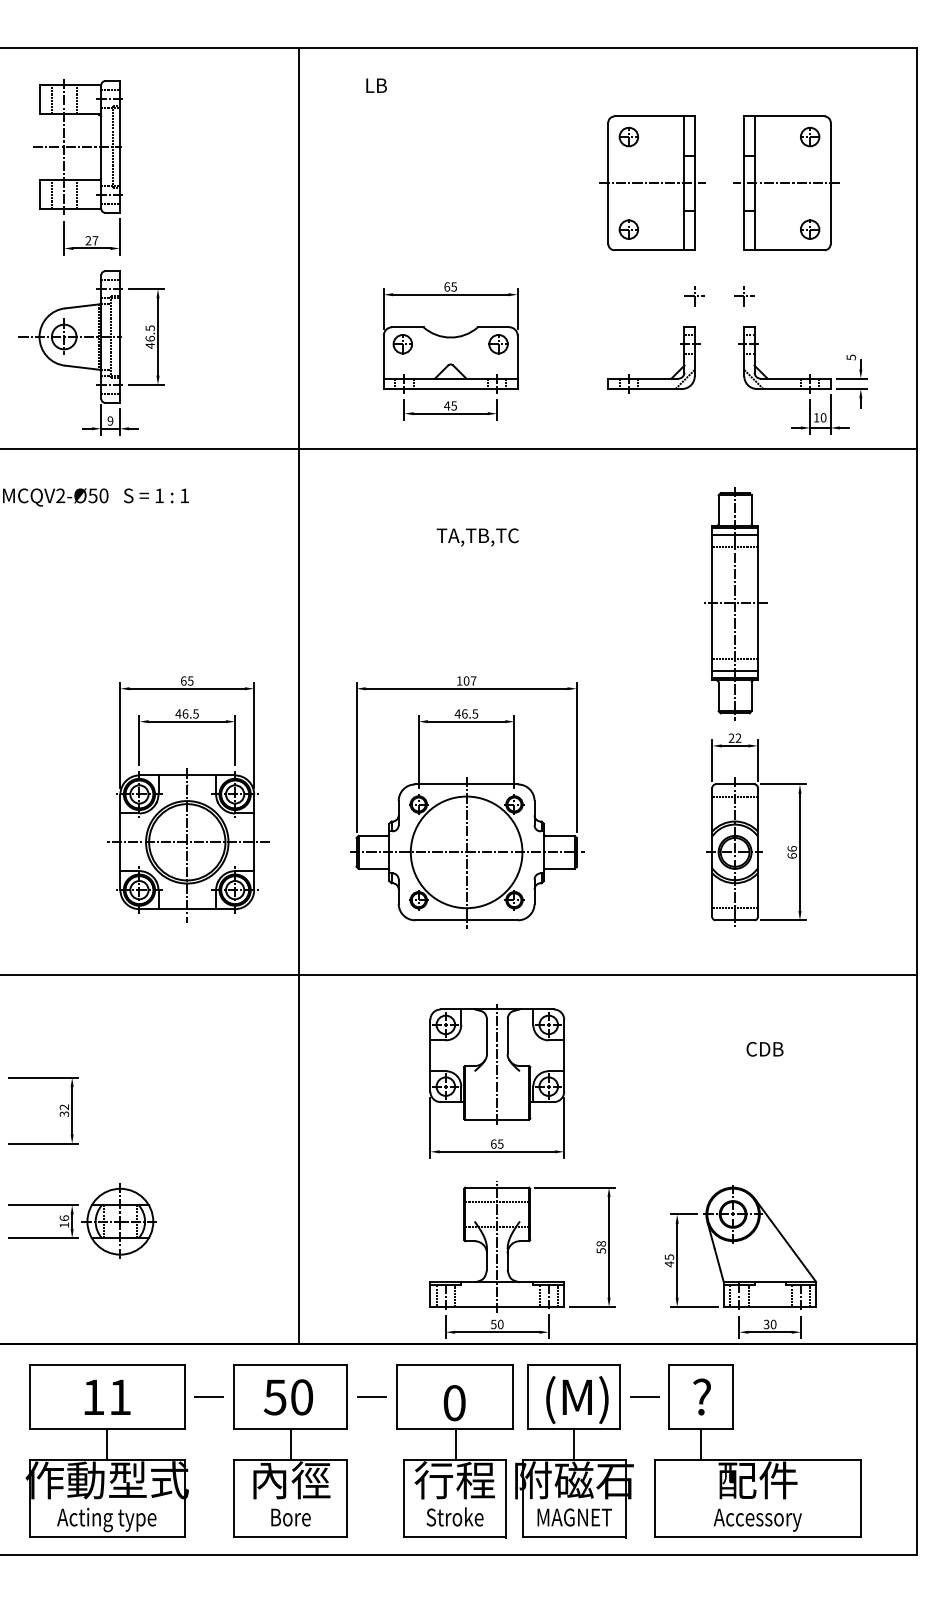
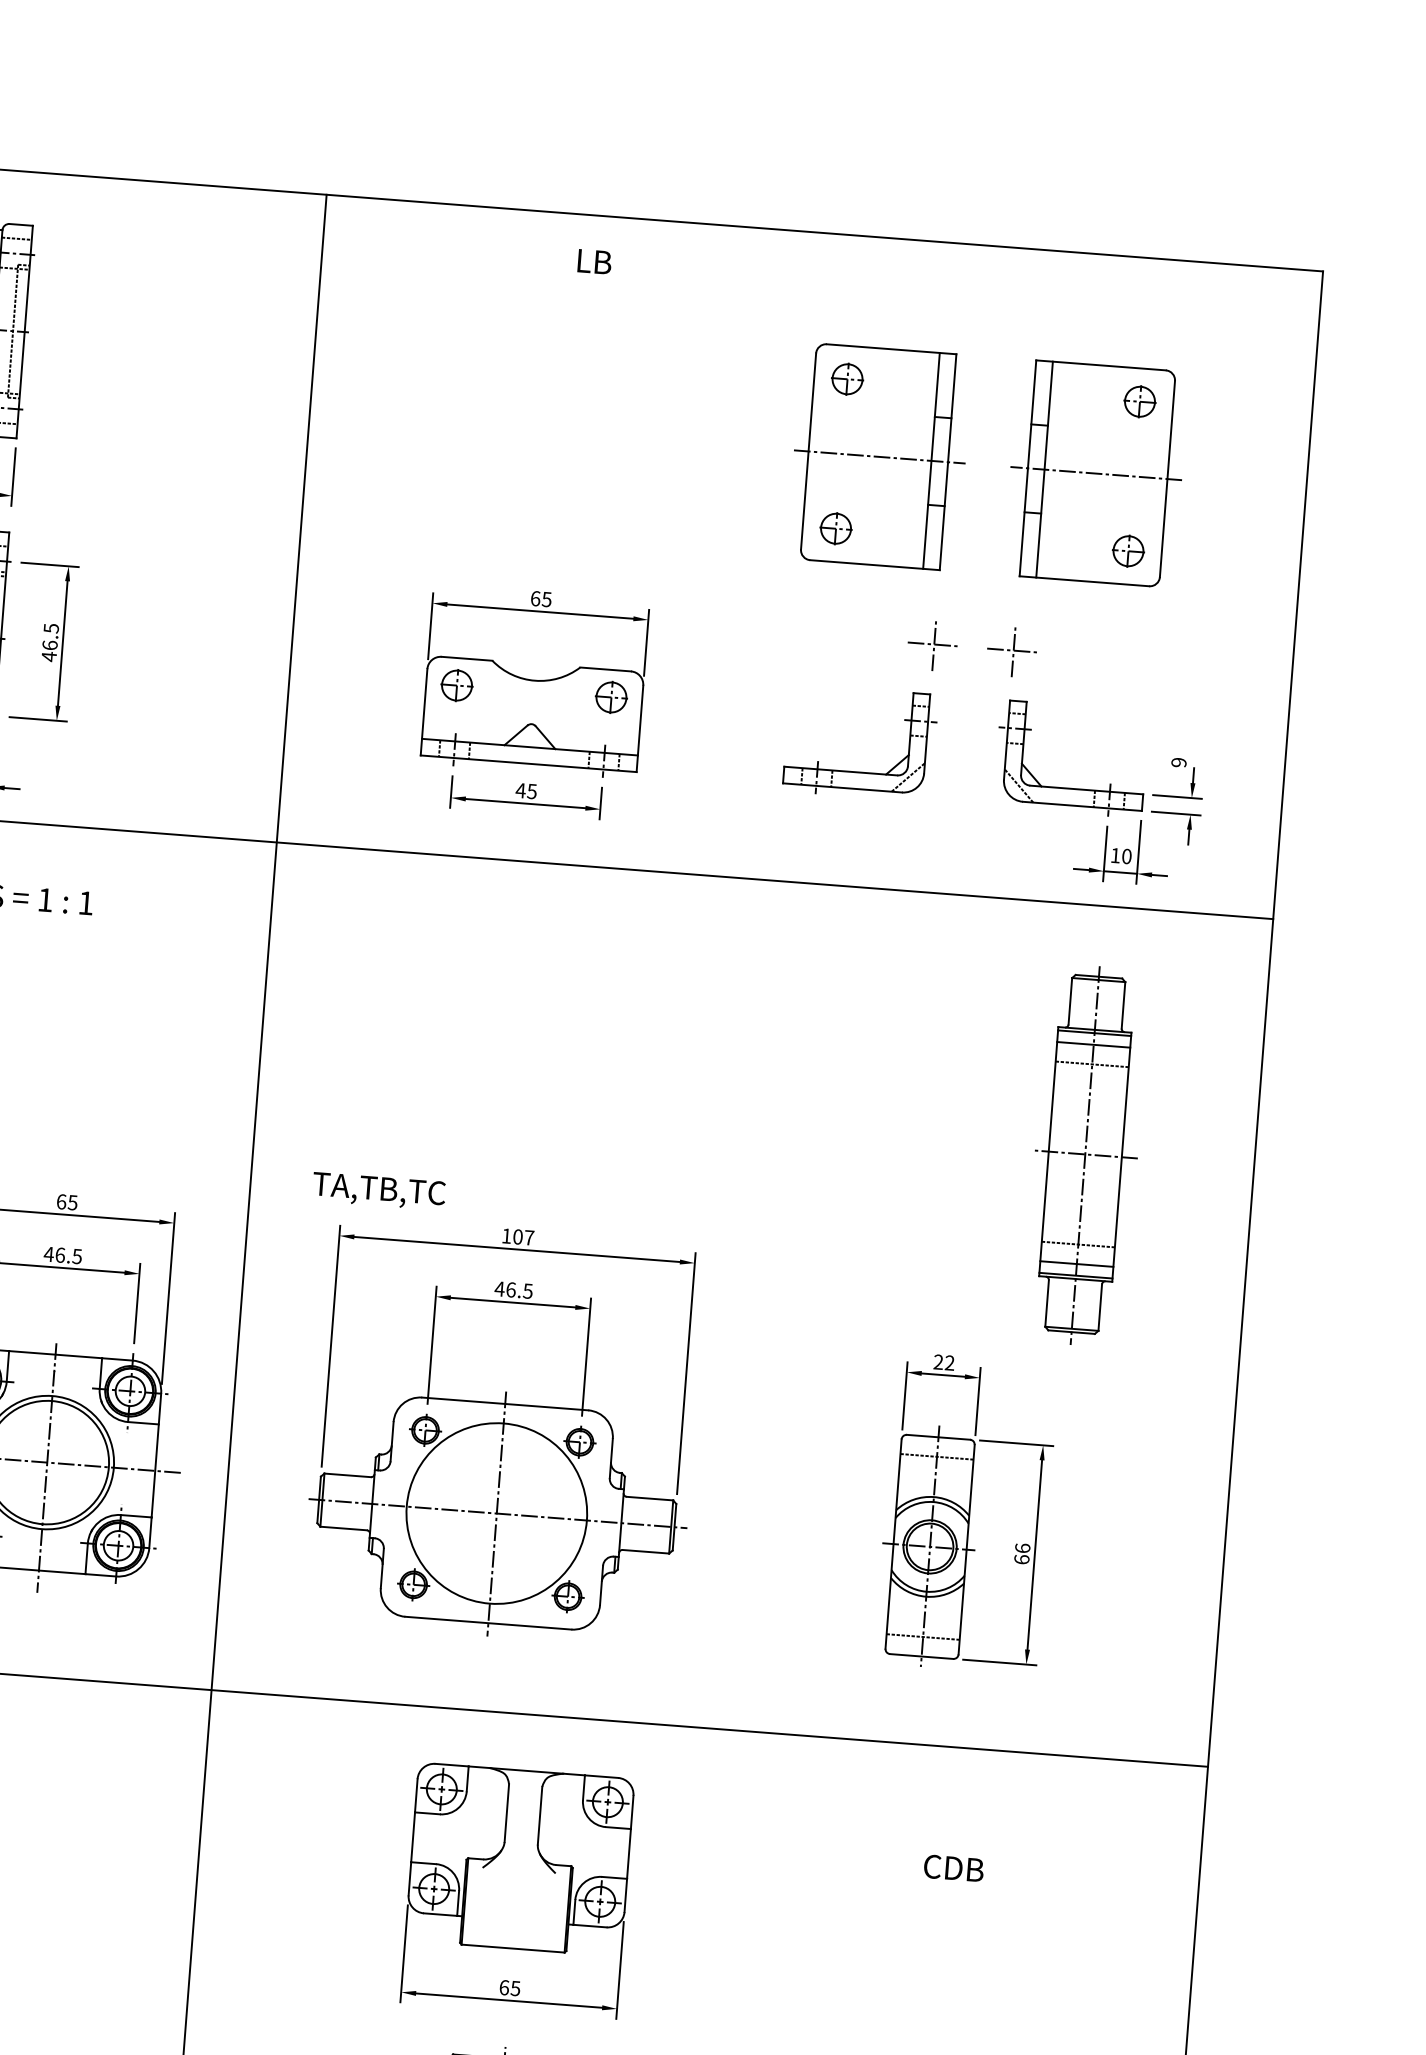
text: (376, 85) -> (594, 261), moved
part: (694, 296) -> (933, 644), size x1.6
part: (744, 296) -> (1014, 650), size x1.6
text: (850, 357) -> (1177, 762), 5 -> 9
text: (477, 537) -> (378, 1191), moved
part: (735, 603) -> (1085, 1154), moved
line: (497, 1064) -> (520, 1859), removed

